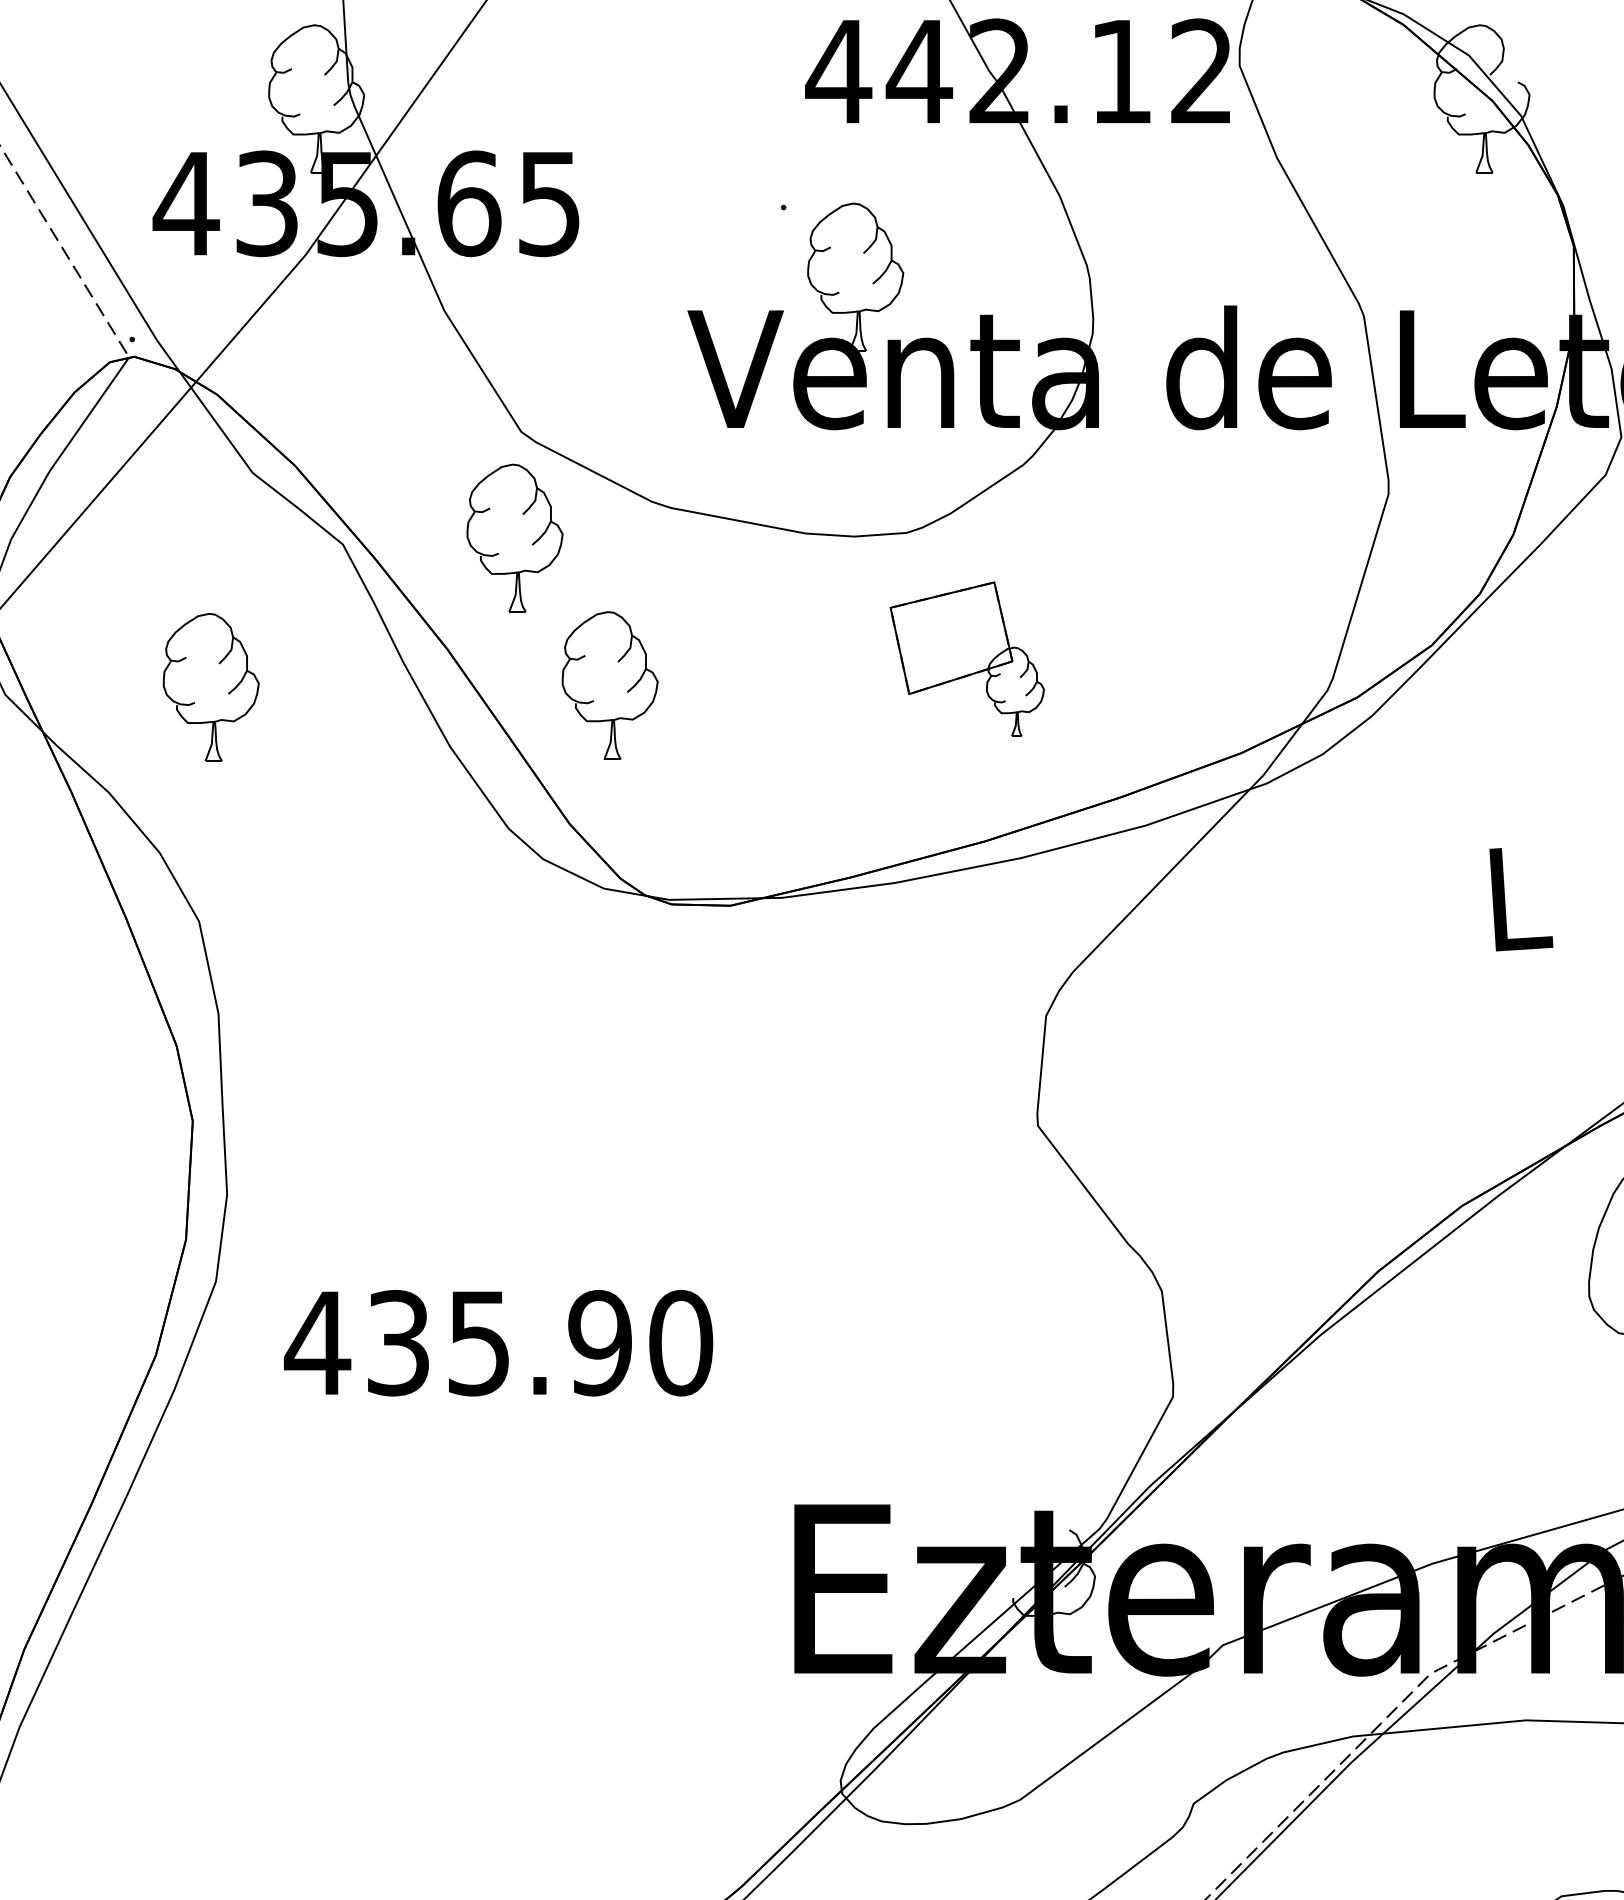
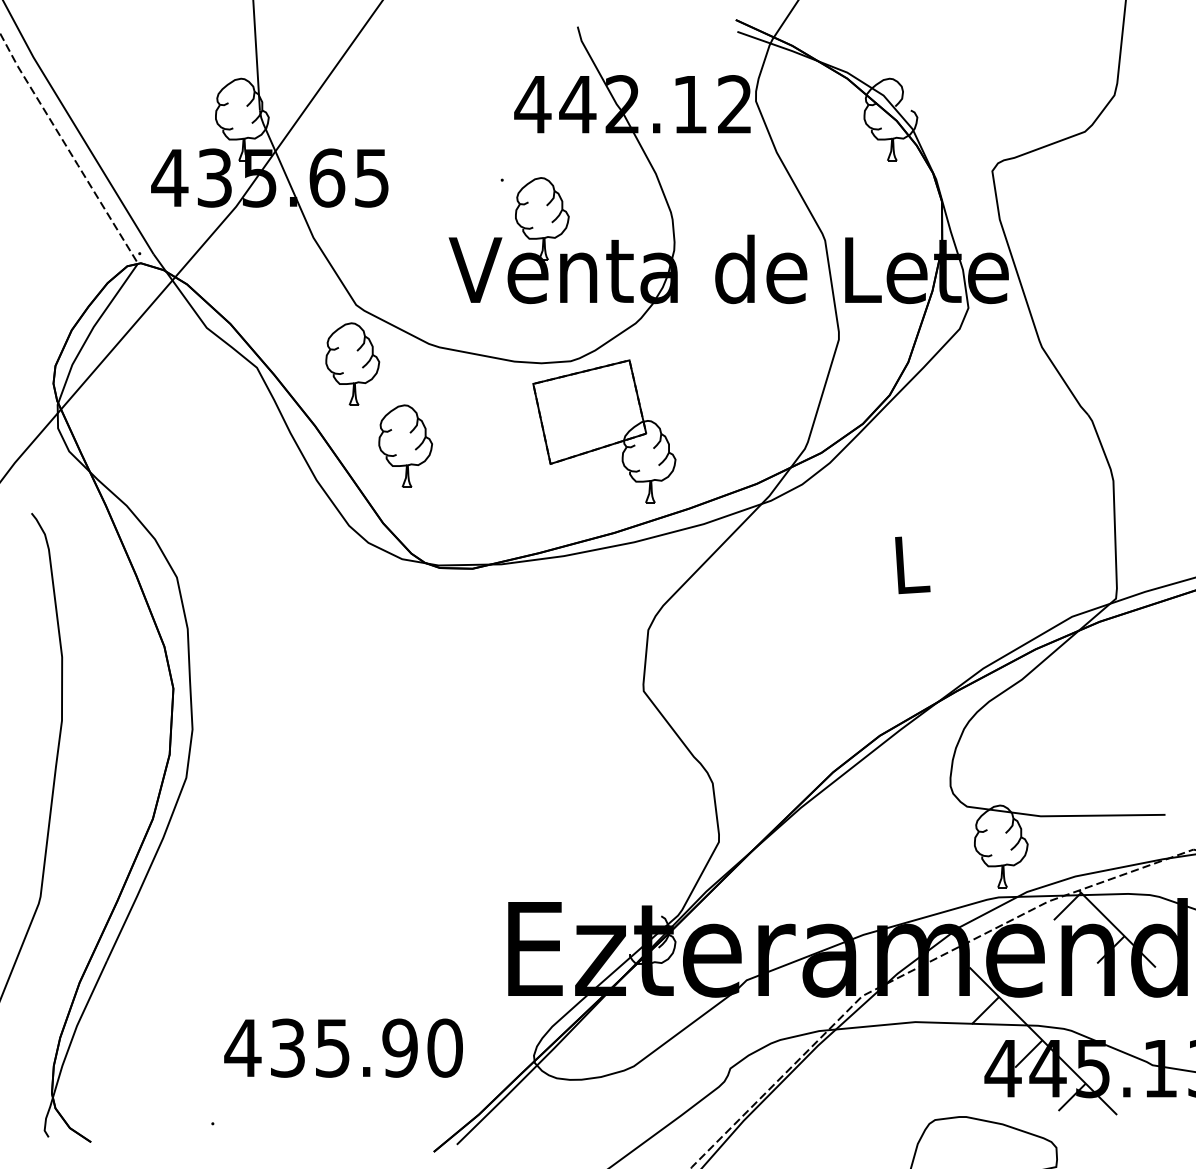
part: (967, 659) -> (604, 431), size x1.67
part: (210, 686) -> (183, 446), removed
text: (498, 1341) -> (343, 1047), moved

